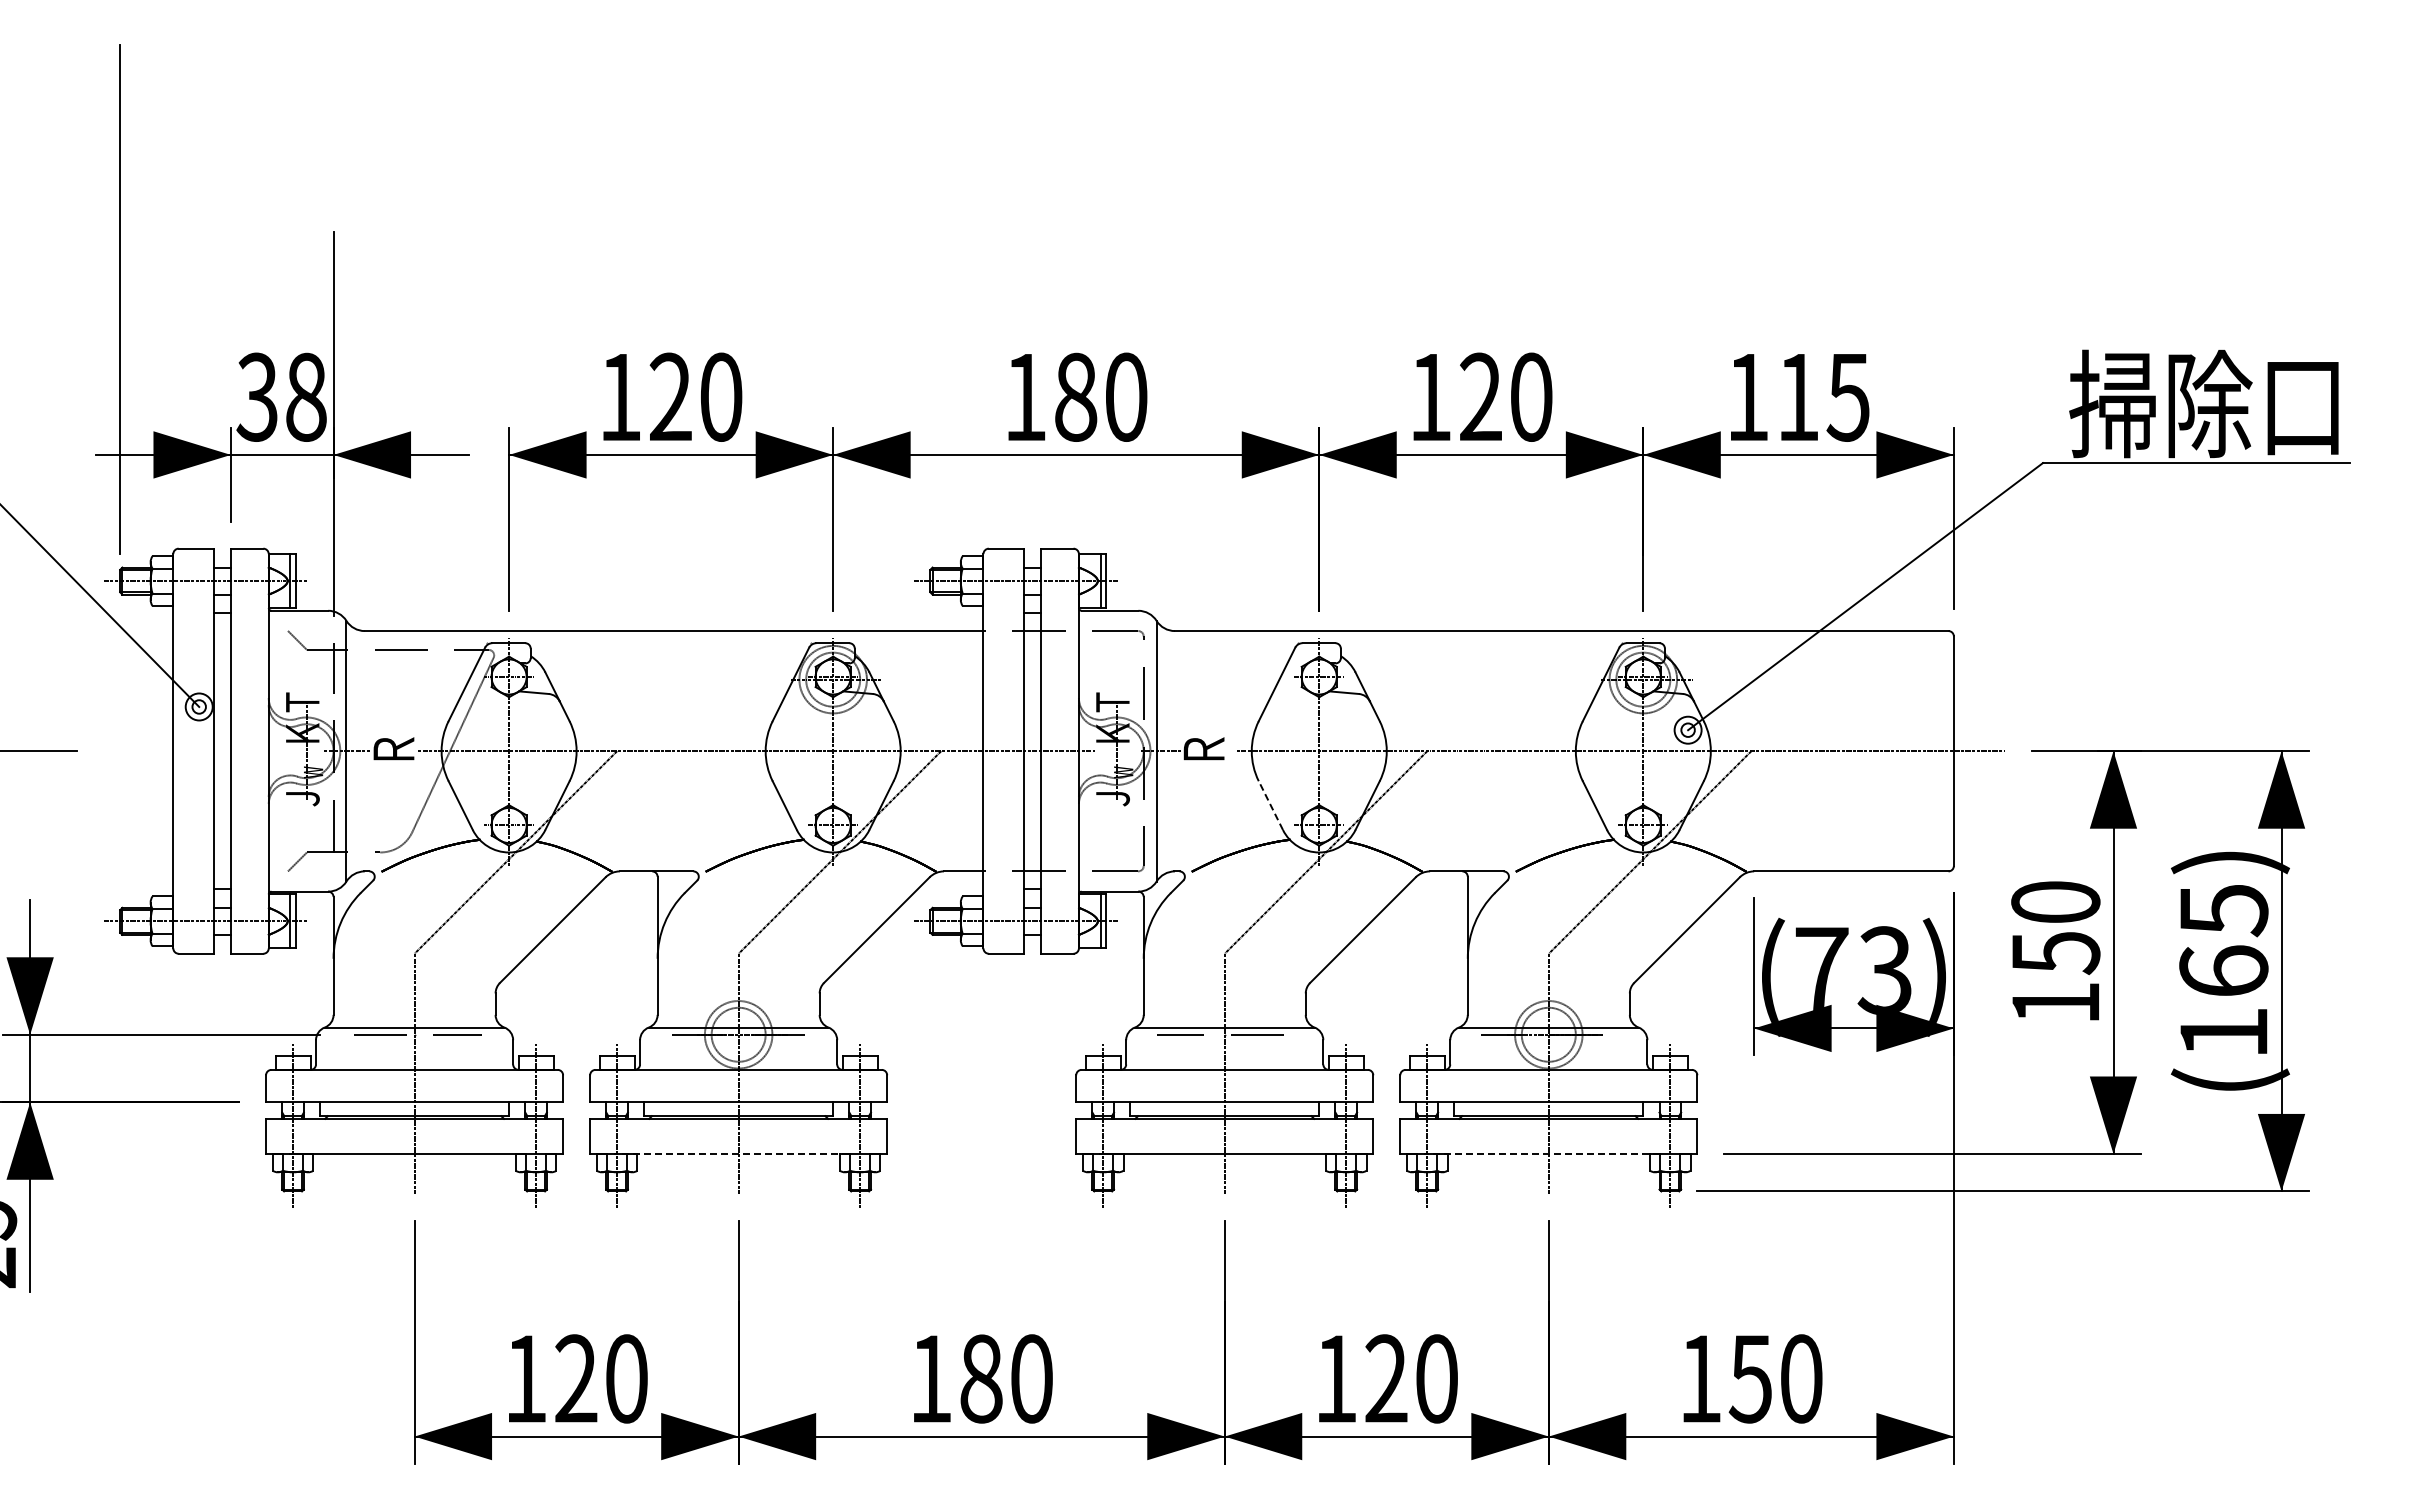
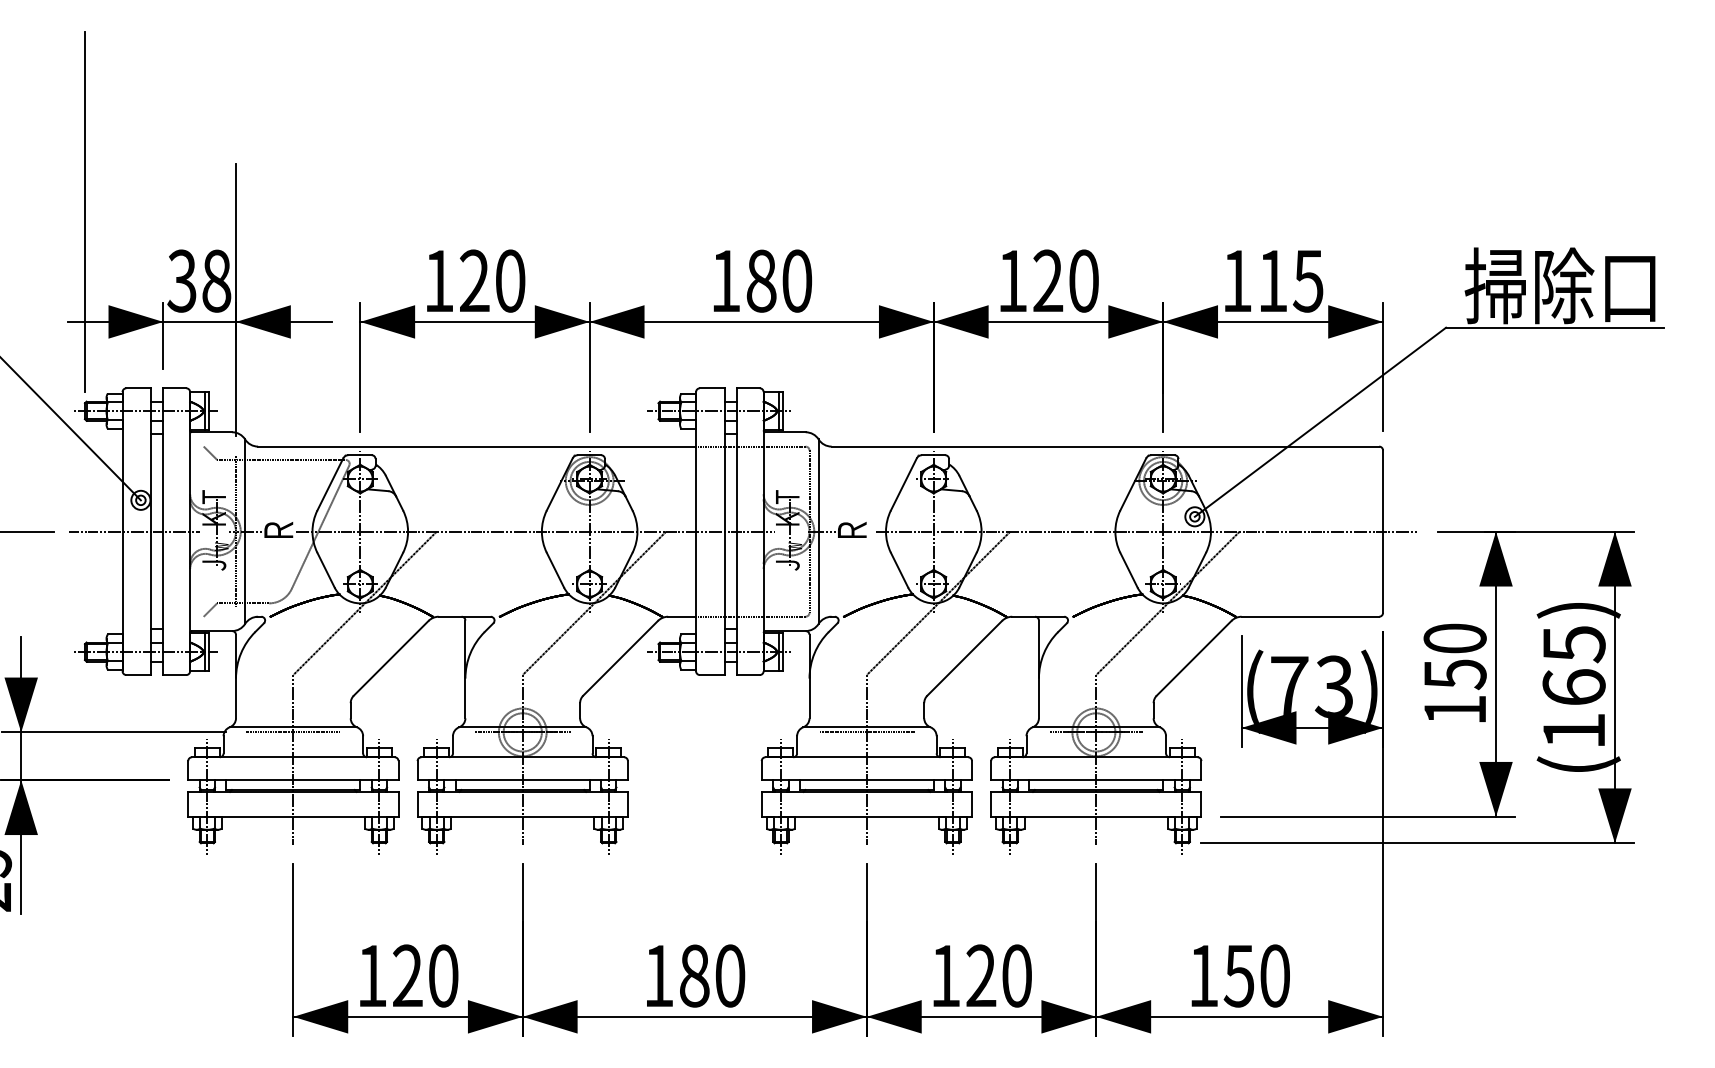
line: (190, 751) -> (134, 531), added
line: (1270, 805) -> (899, 570), dashed -> solid
line: (731, 1153) -> (517, 816), dashed -> solid
line: (1541, 1153) -> (1091, 816), dashed -> solid

